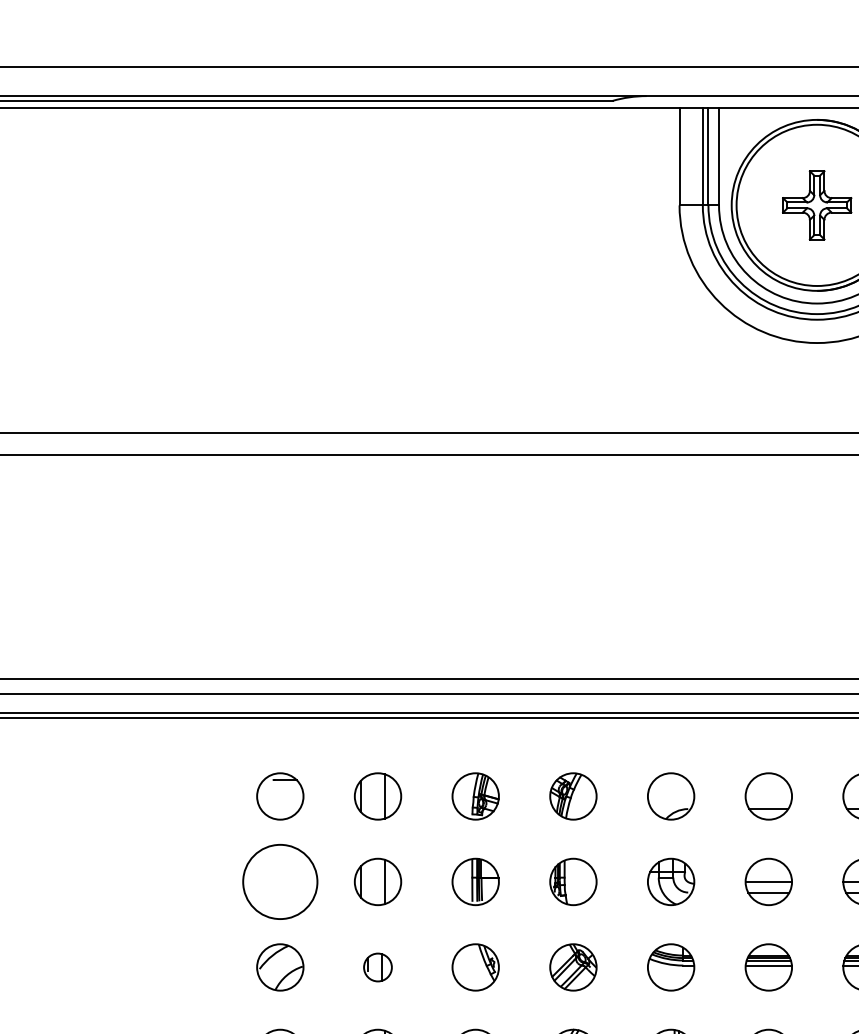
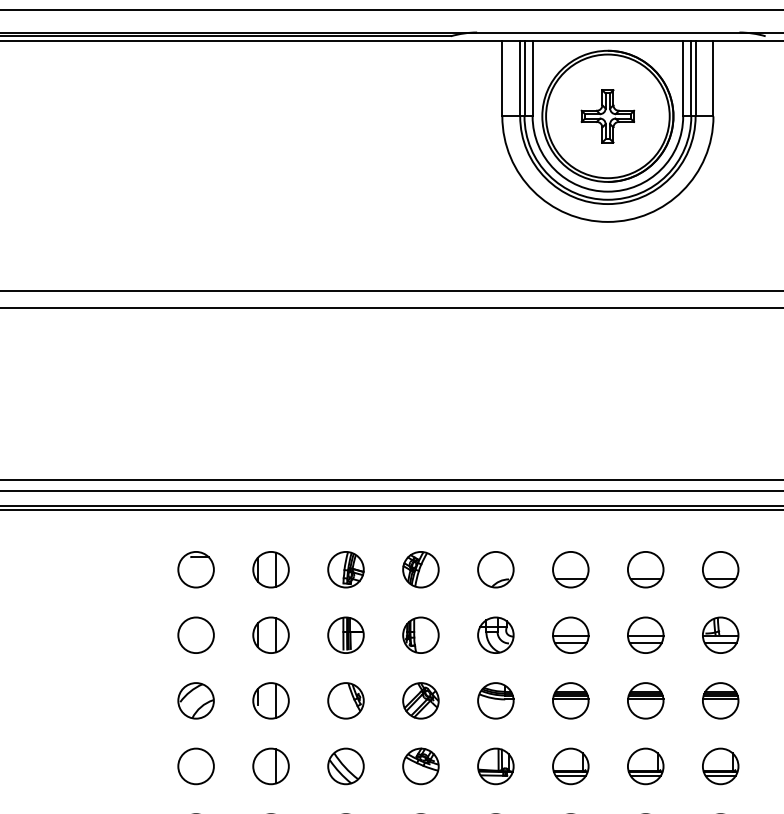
circle: (279, 882) -> (195, 635), size x0.62
part: (377, 966) -> (270, 700), size x1.67

